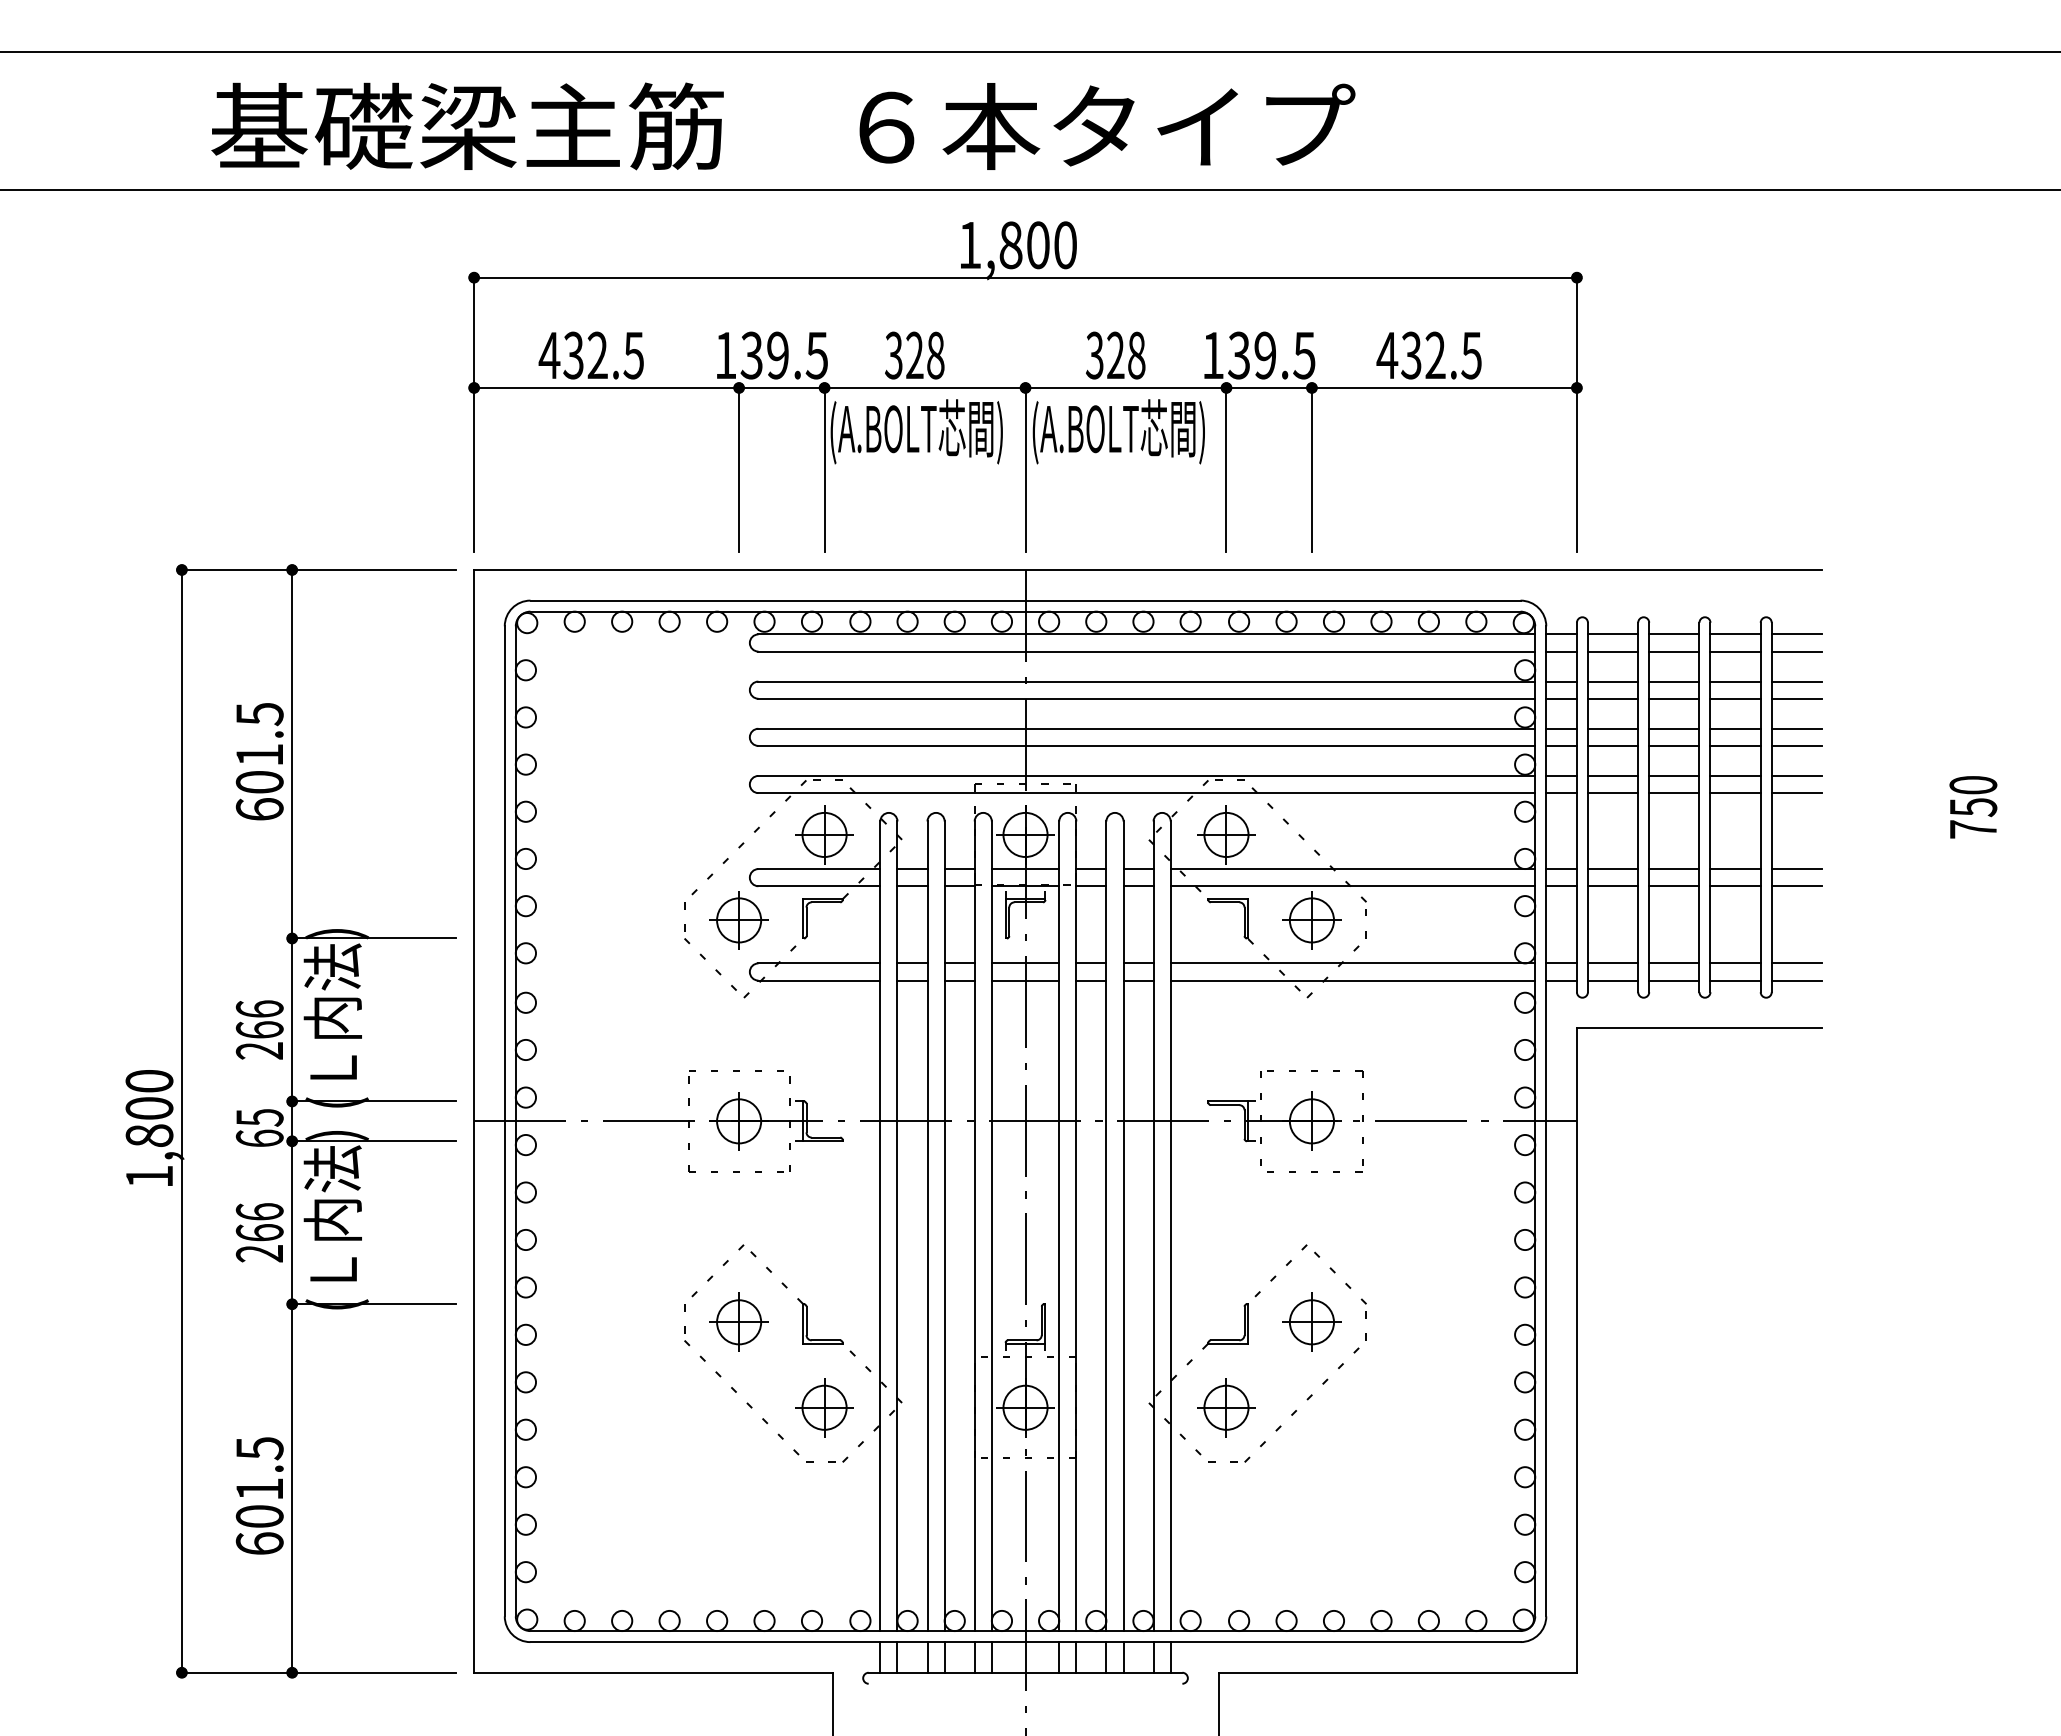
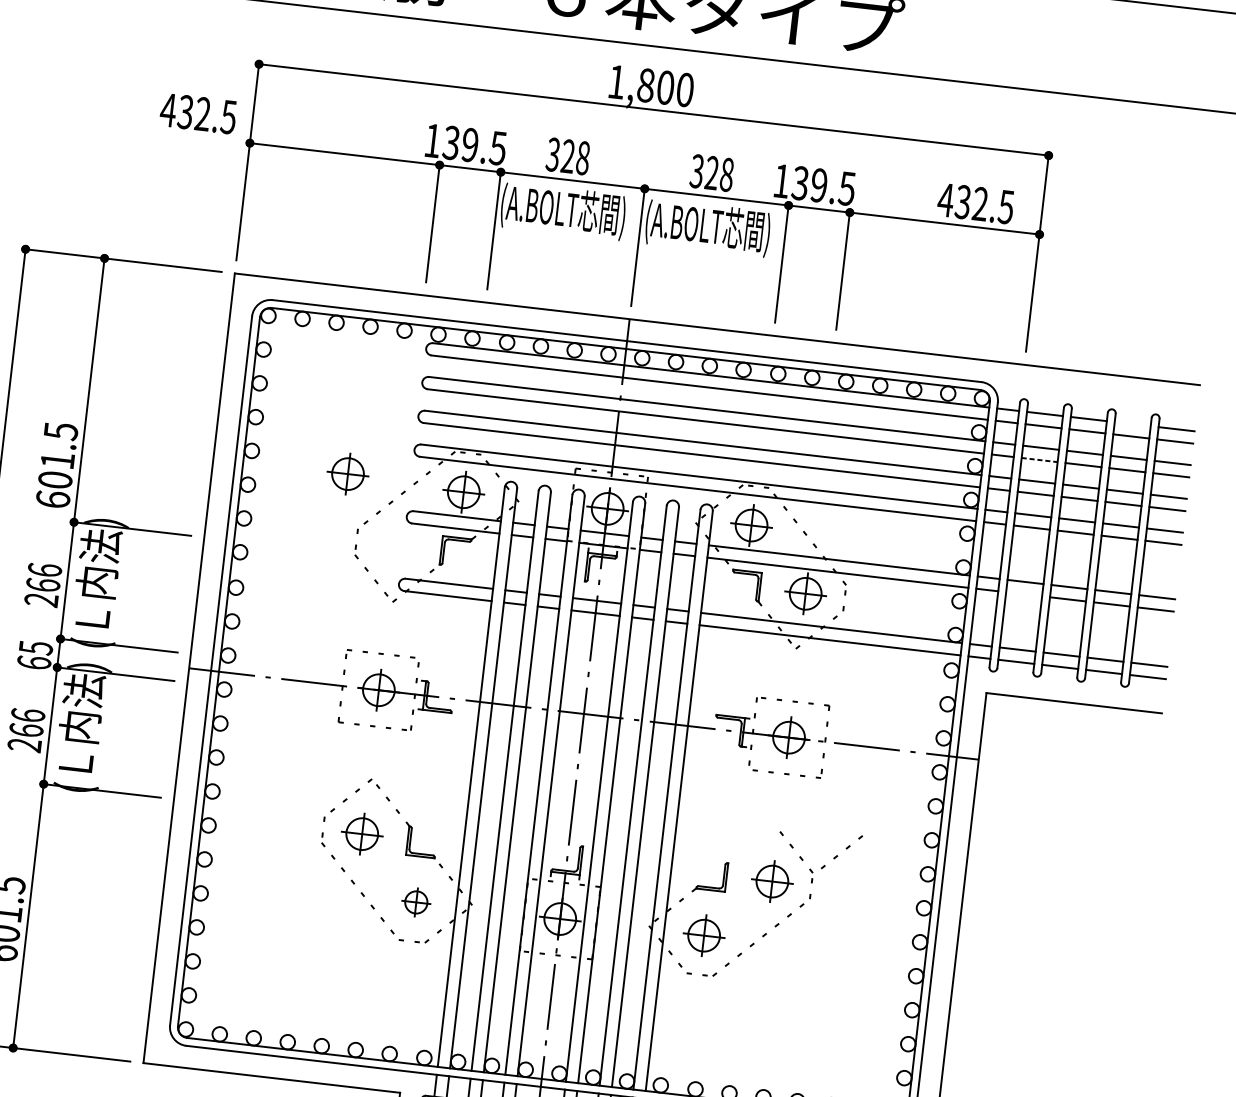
text: (590, 355) -> (197, 113), moved
text: (1428, 355) -> (975, 203), moved
line: (1735, 634) -> (1132, 424), removed
line: (1613, 698) -> (1040, 459), solid -> dashed
text: (259, 761) -> (56, 465), moved
line: (1612, 886) -> (1023, 594), removed
part: (738, 920) -> (347, 474), moved
line: (1275, 1275) -> (837, 855), moved
part: (824, 1407) -> (416, 902), size x0.7

